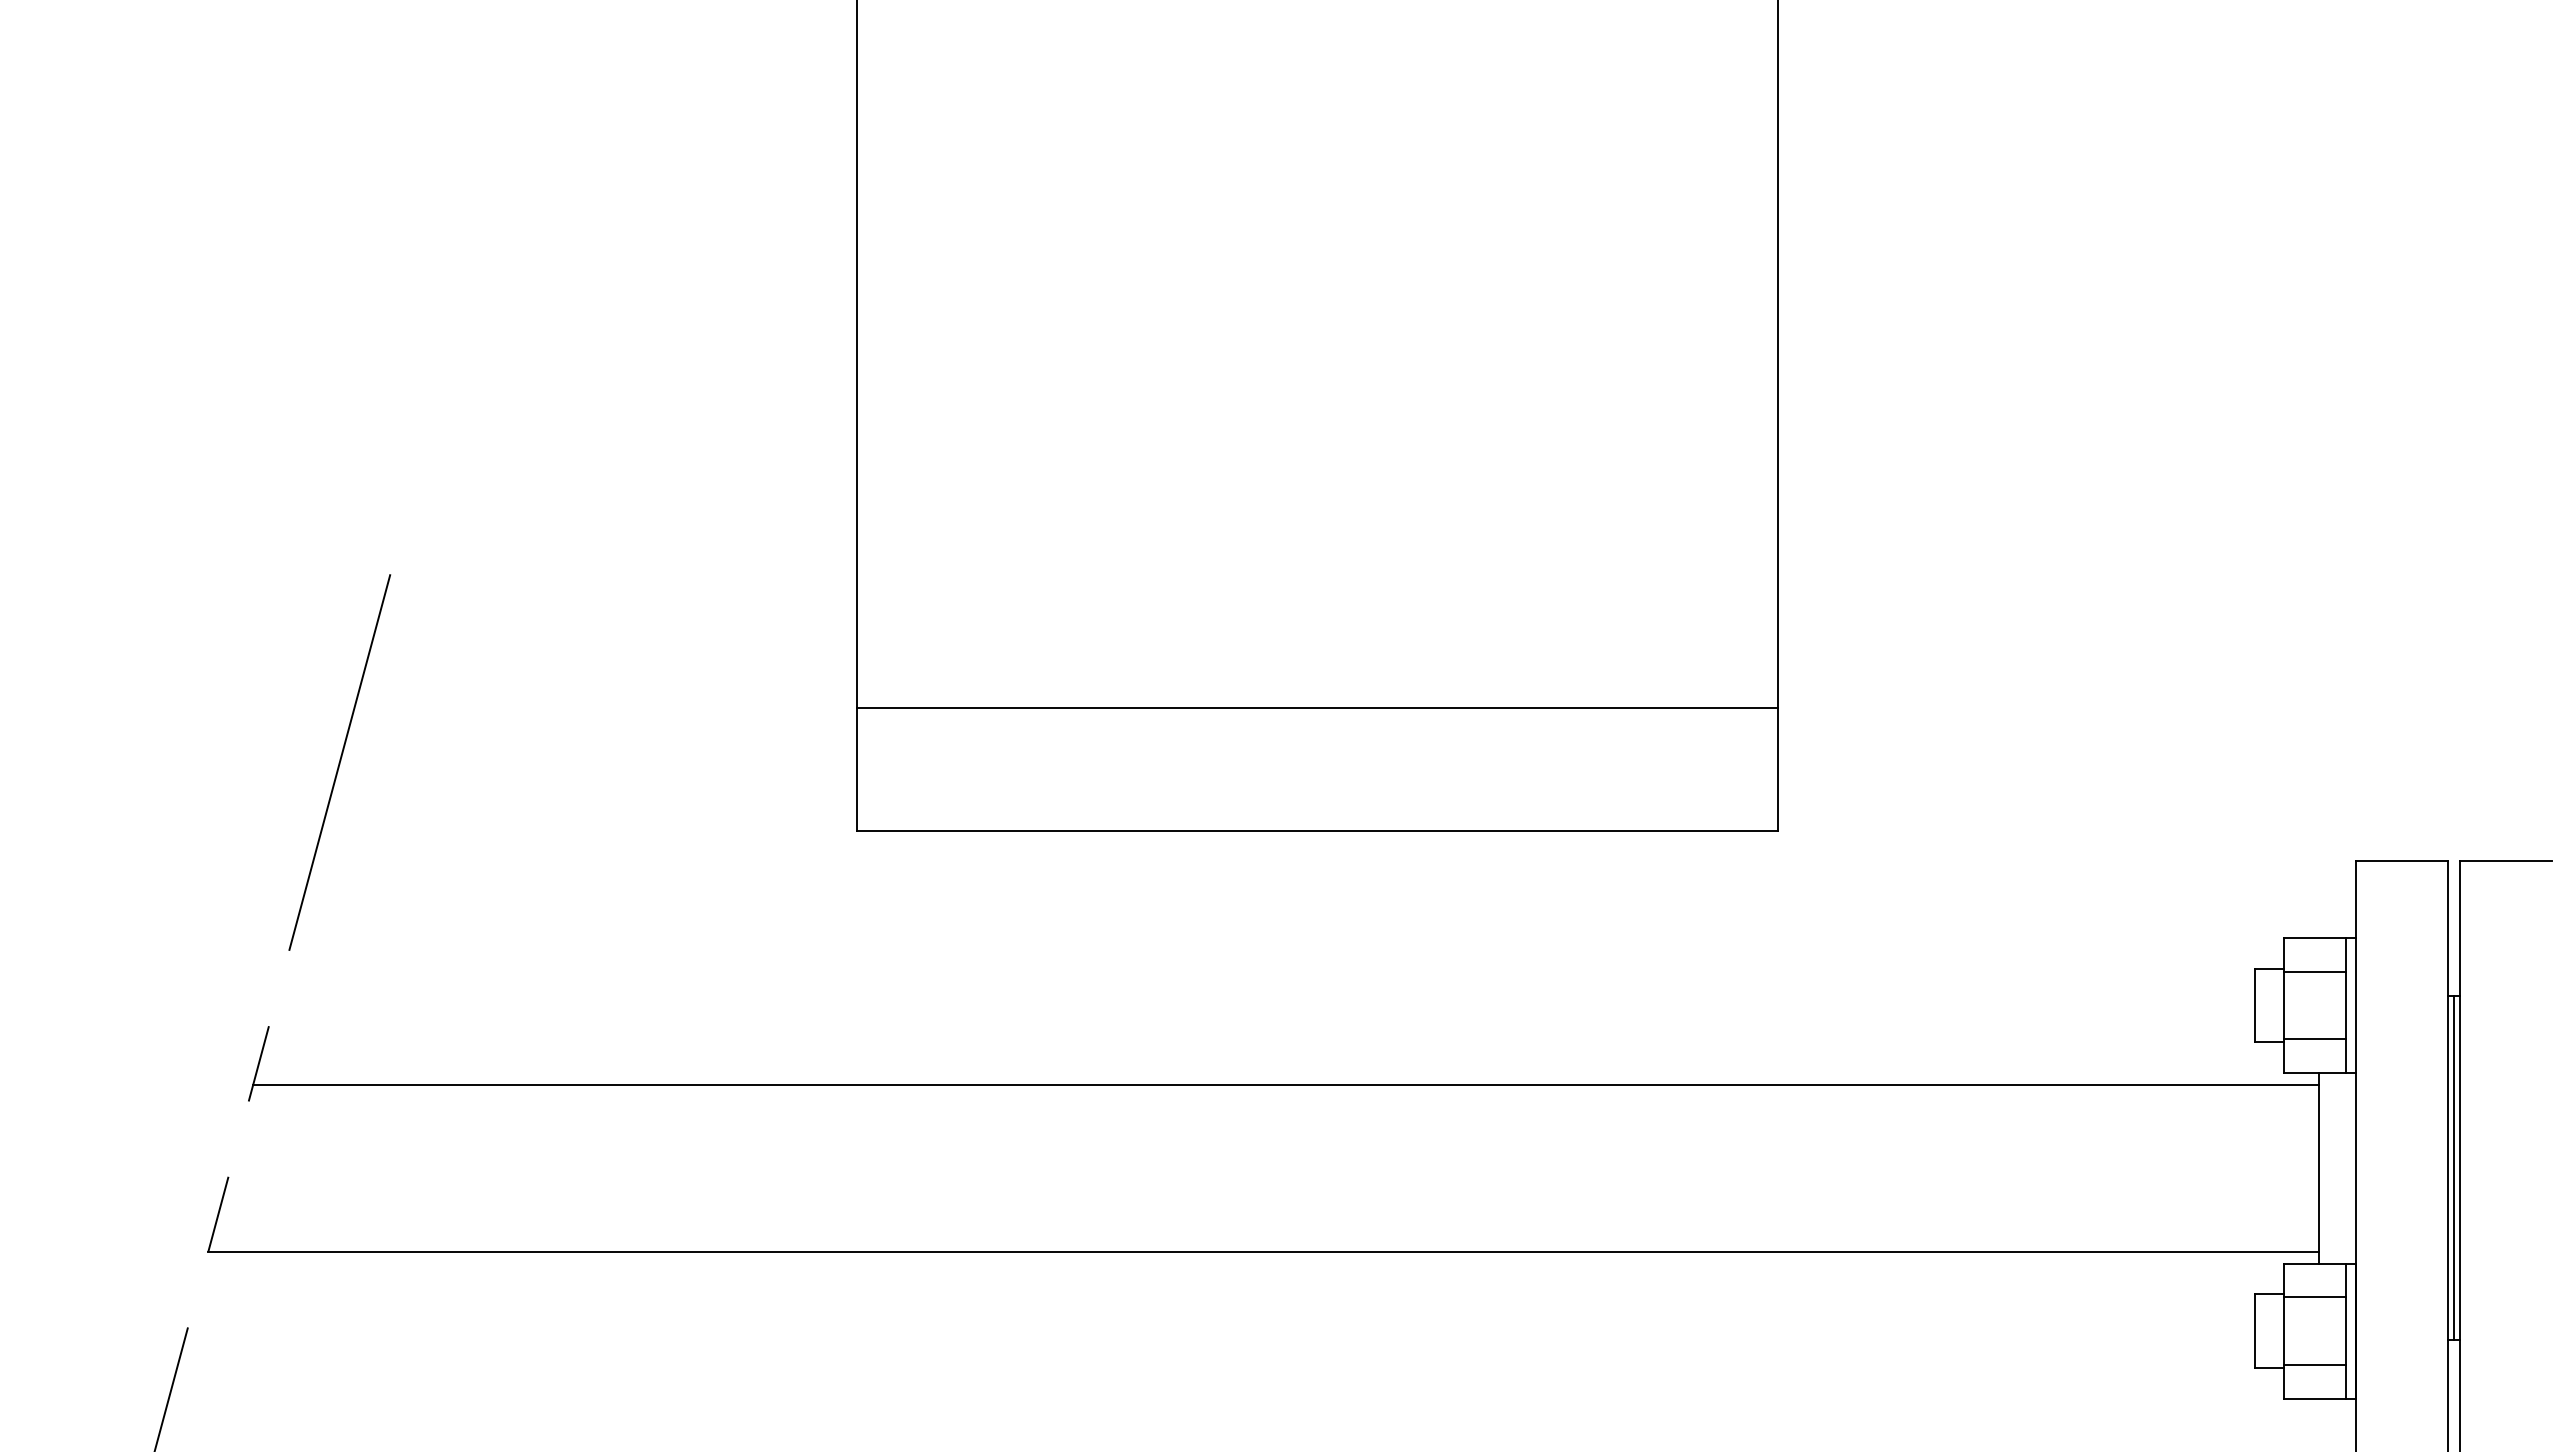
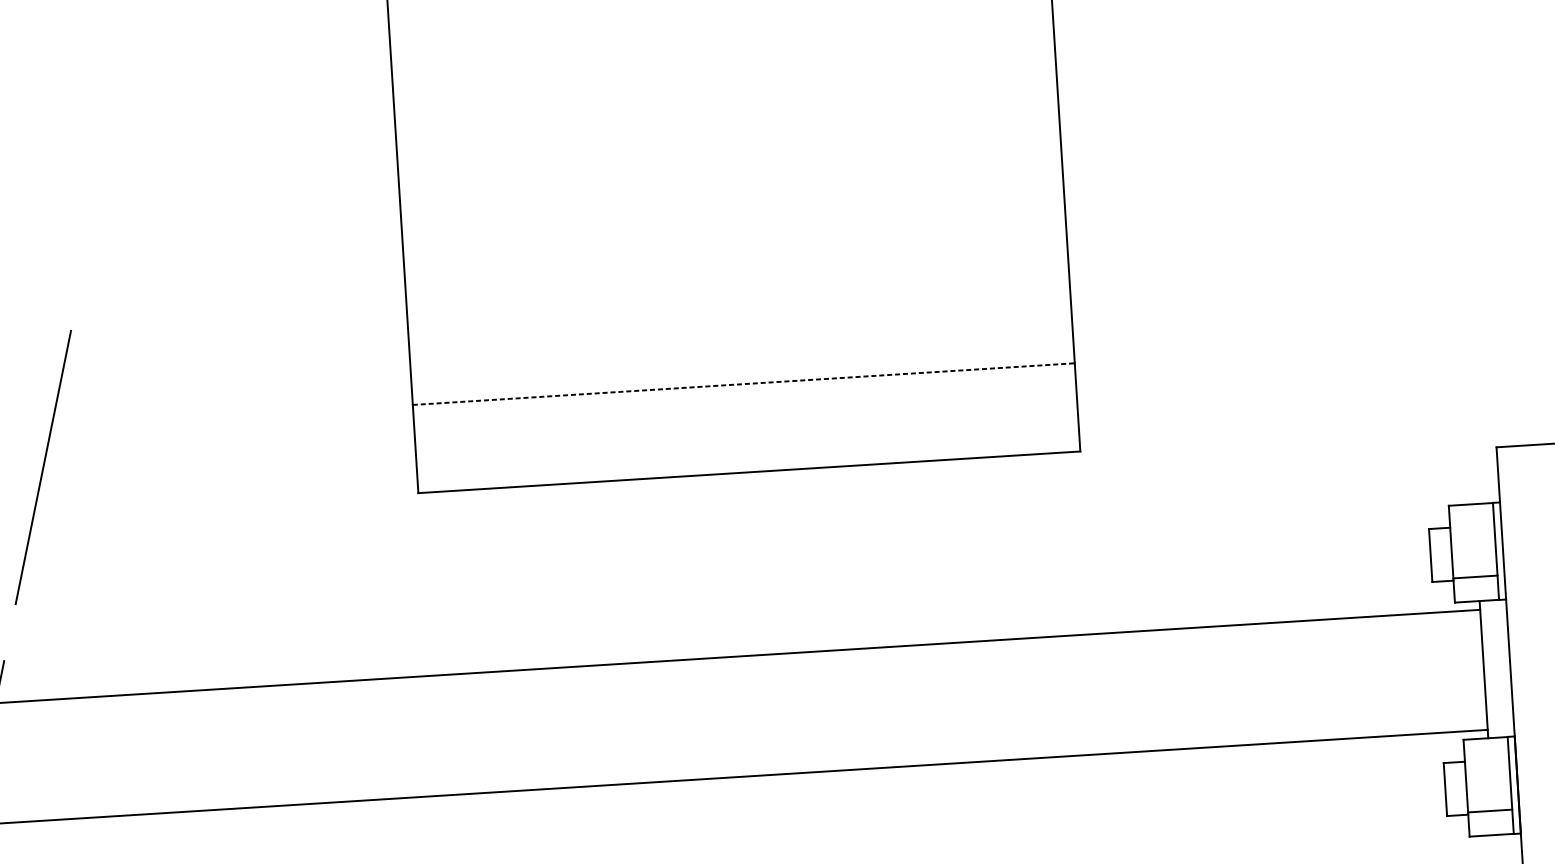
line: (1317, 708) -> (743, 384), solid -> dashed
line: (2314, 971) -> (1471, 528), removed
line: (2314, 1297) -> (1486, 762), removed

